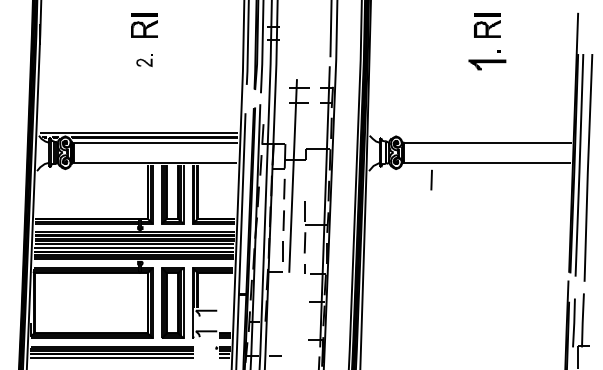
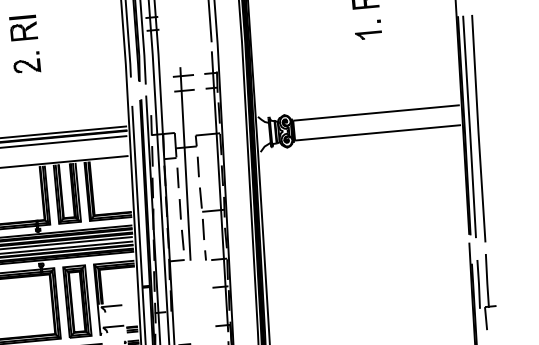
part: (144, 60) -> (26, 62), size x1.67
part: (487, 64) -> (368, 35), size x0.71
line: (431, 179) -> (198, 166), moved

